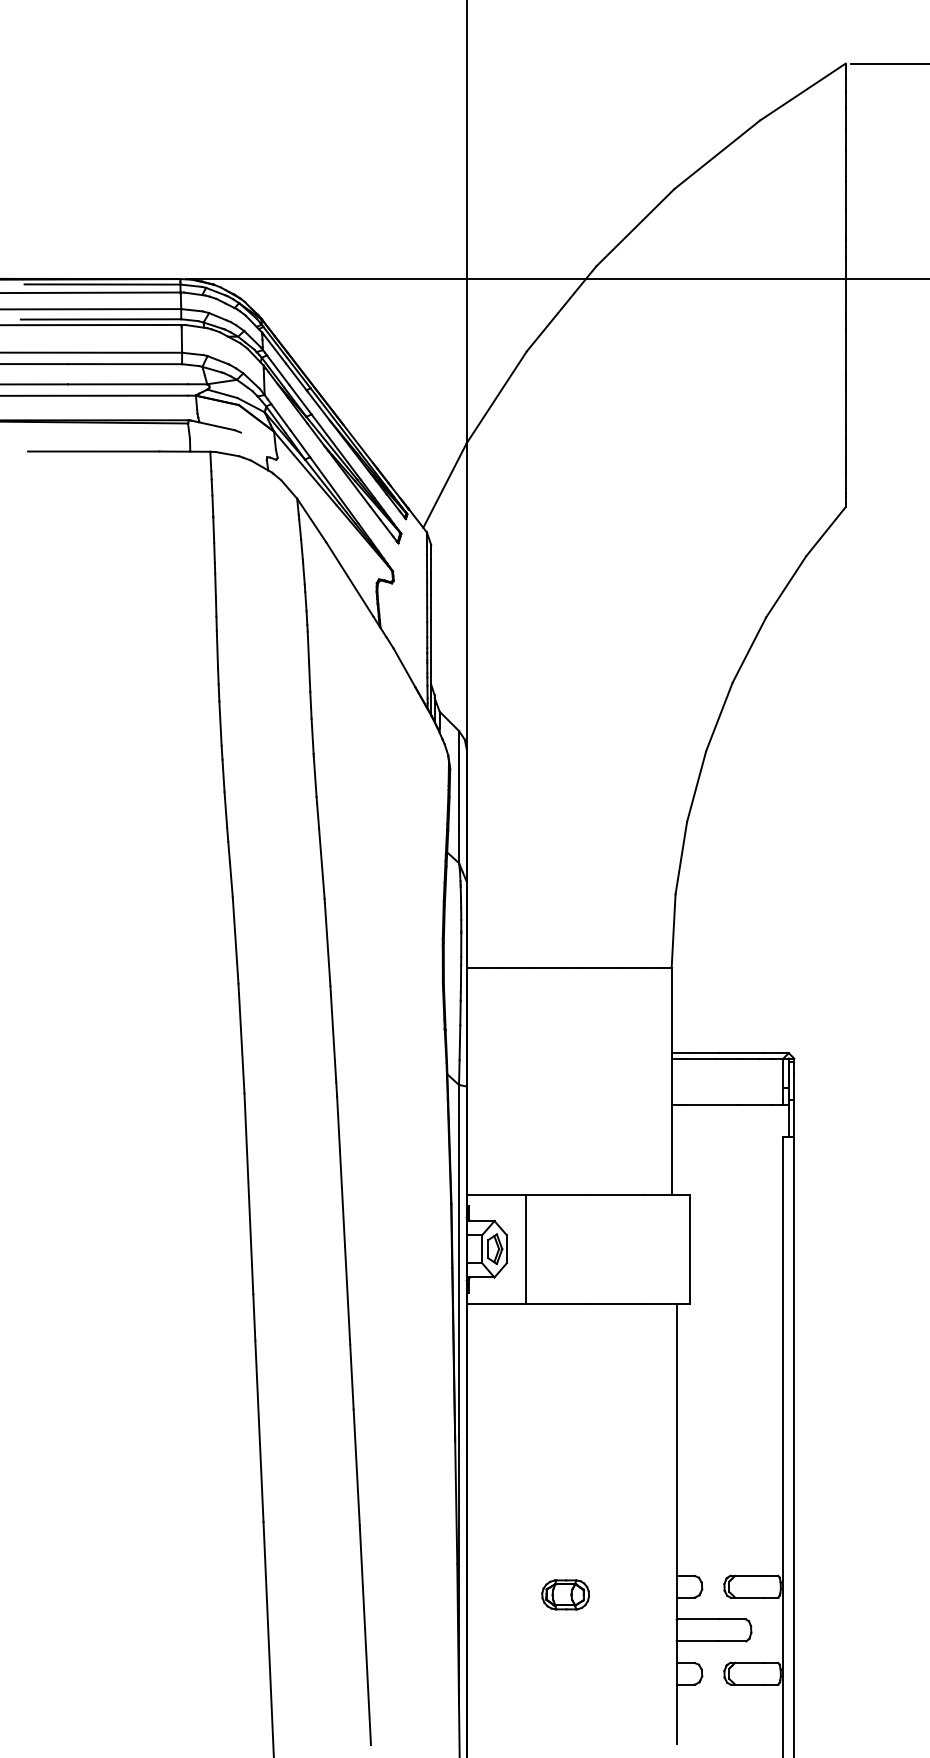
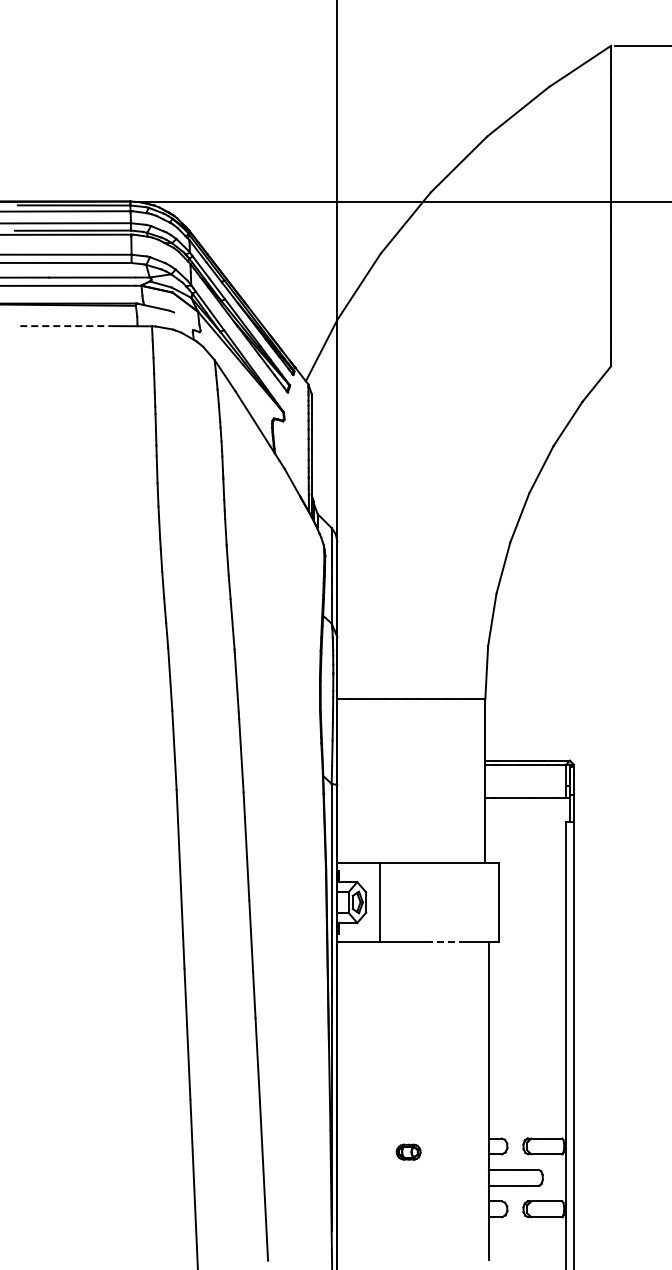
line: (93, 452) -> (67, 326), solid -> dashed
line: (616, 1303) -> (445, 941), solid -> dashed
part: (565, 1593) -> (408, 1151), size x0.7

